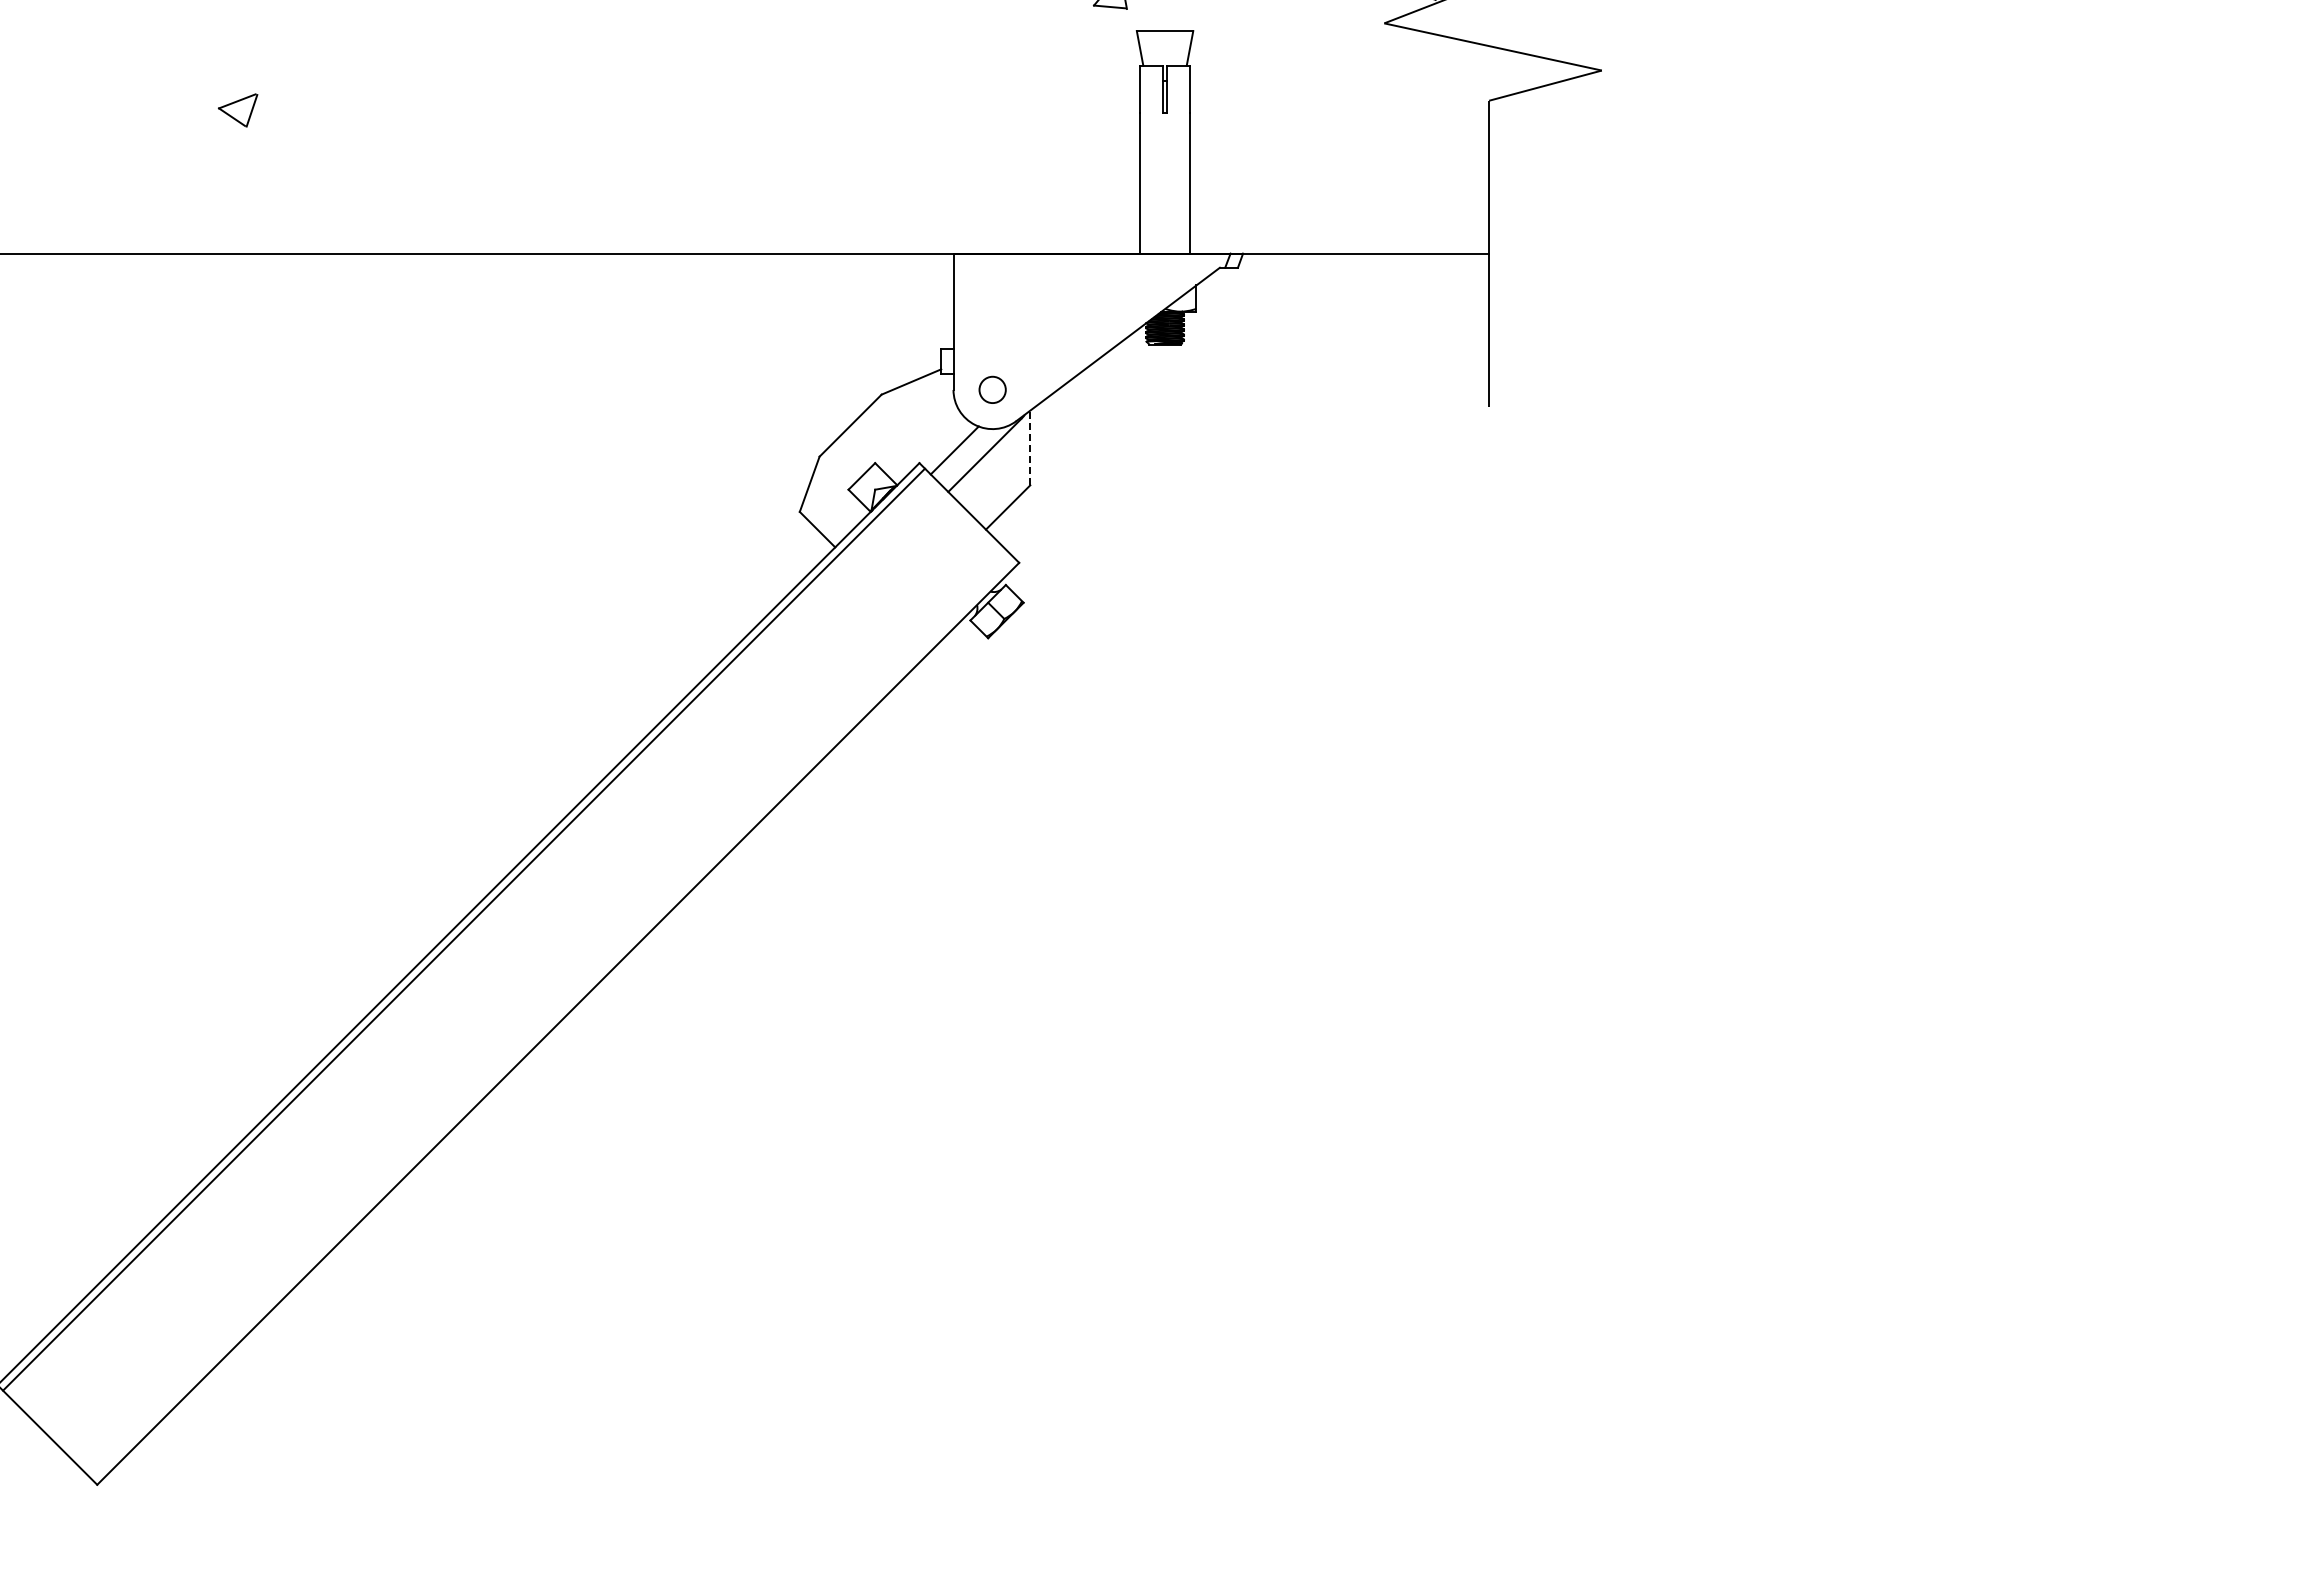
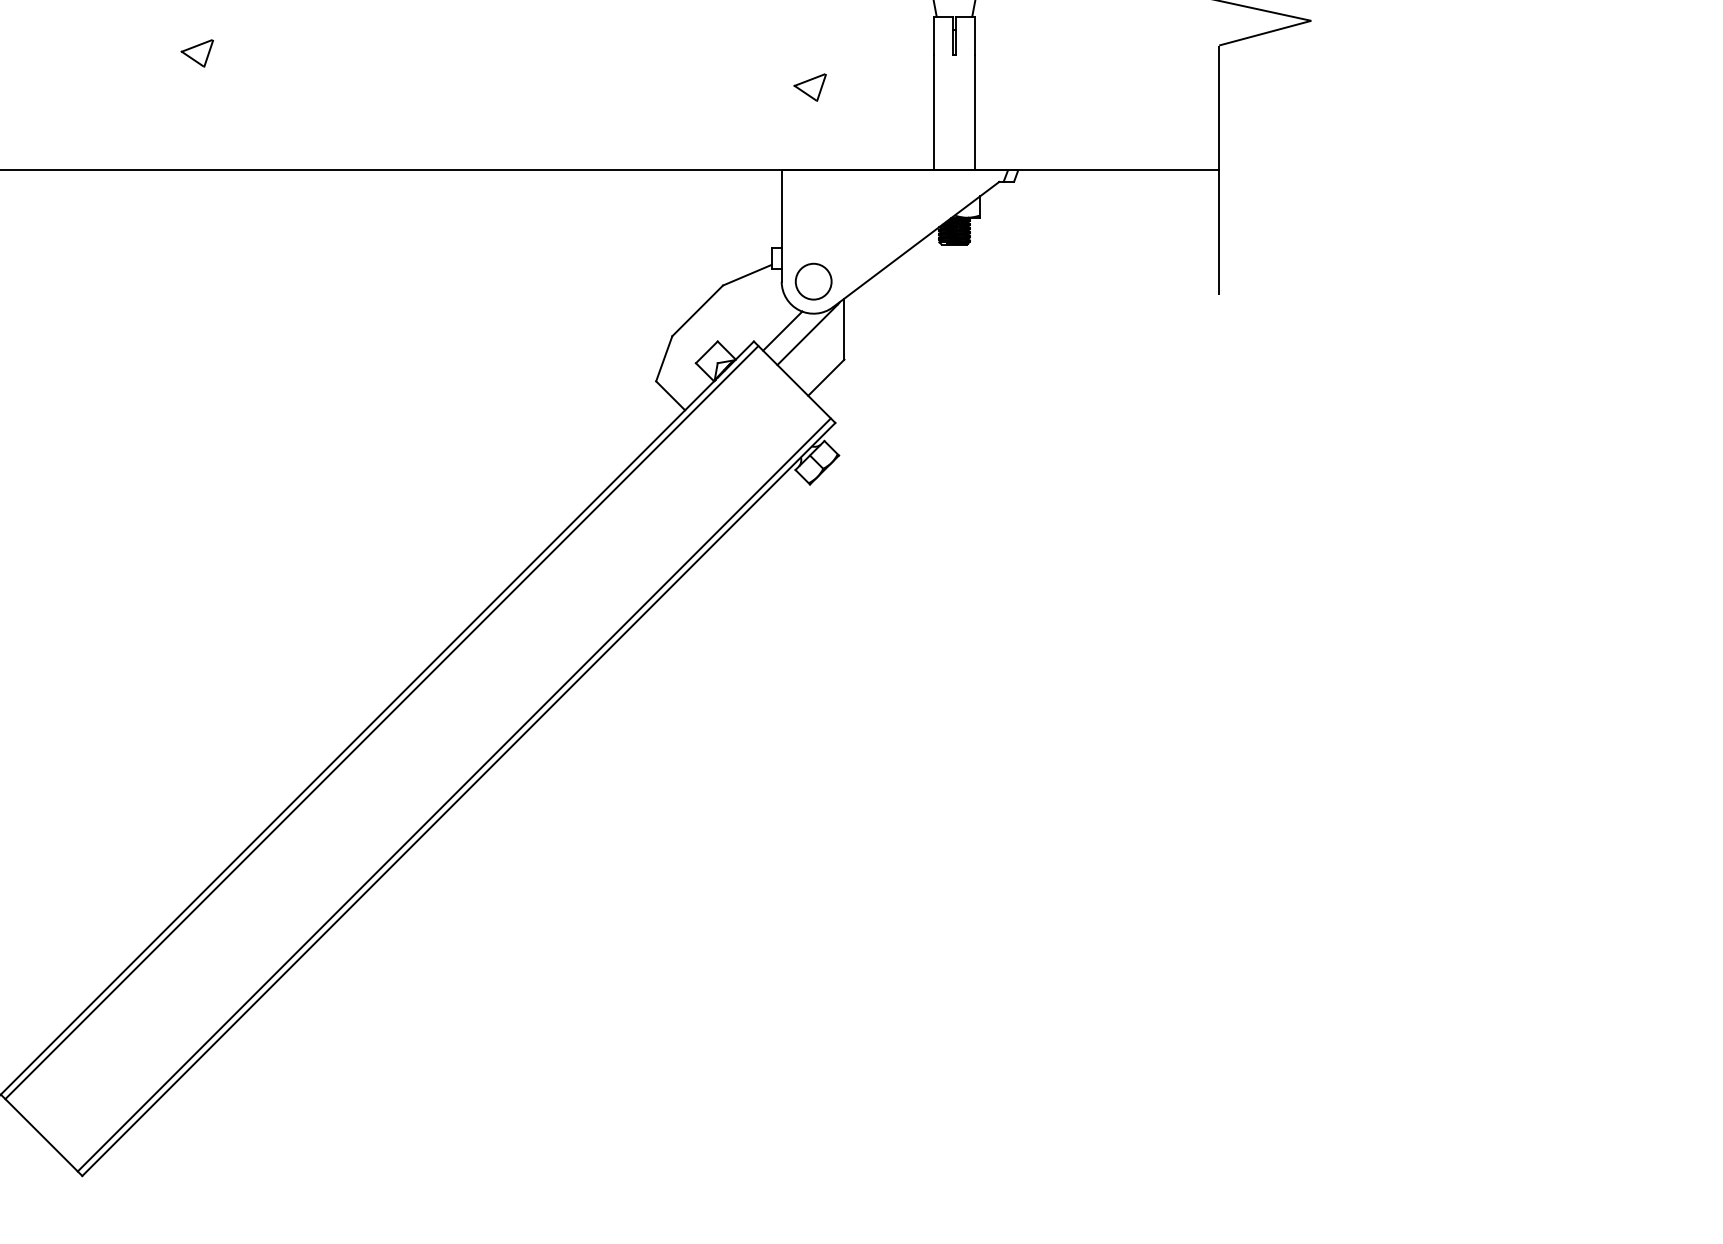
part: (988, 152) -> (810, 87), added
circle: (992, 389) -> (813, 281), size x1.67
line: (1030, 447) -> (844, 328), dashed -> solid
line: (552, 1018) -> (454, 795), added

